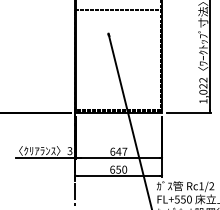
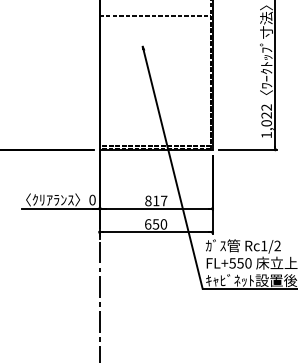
text: (69, 151) -> (92, 200), 3 -> 0
text: (115, 151) -> (152, 200), 647 -> 817

